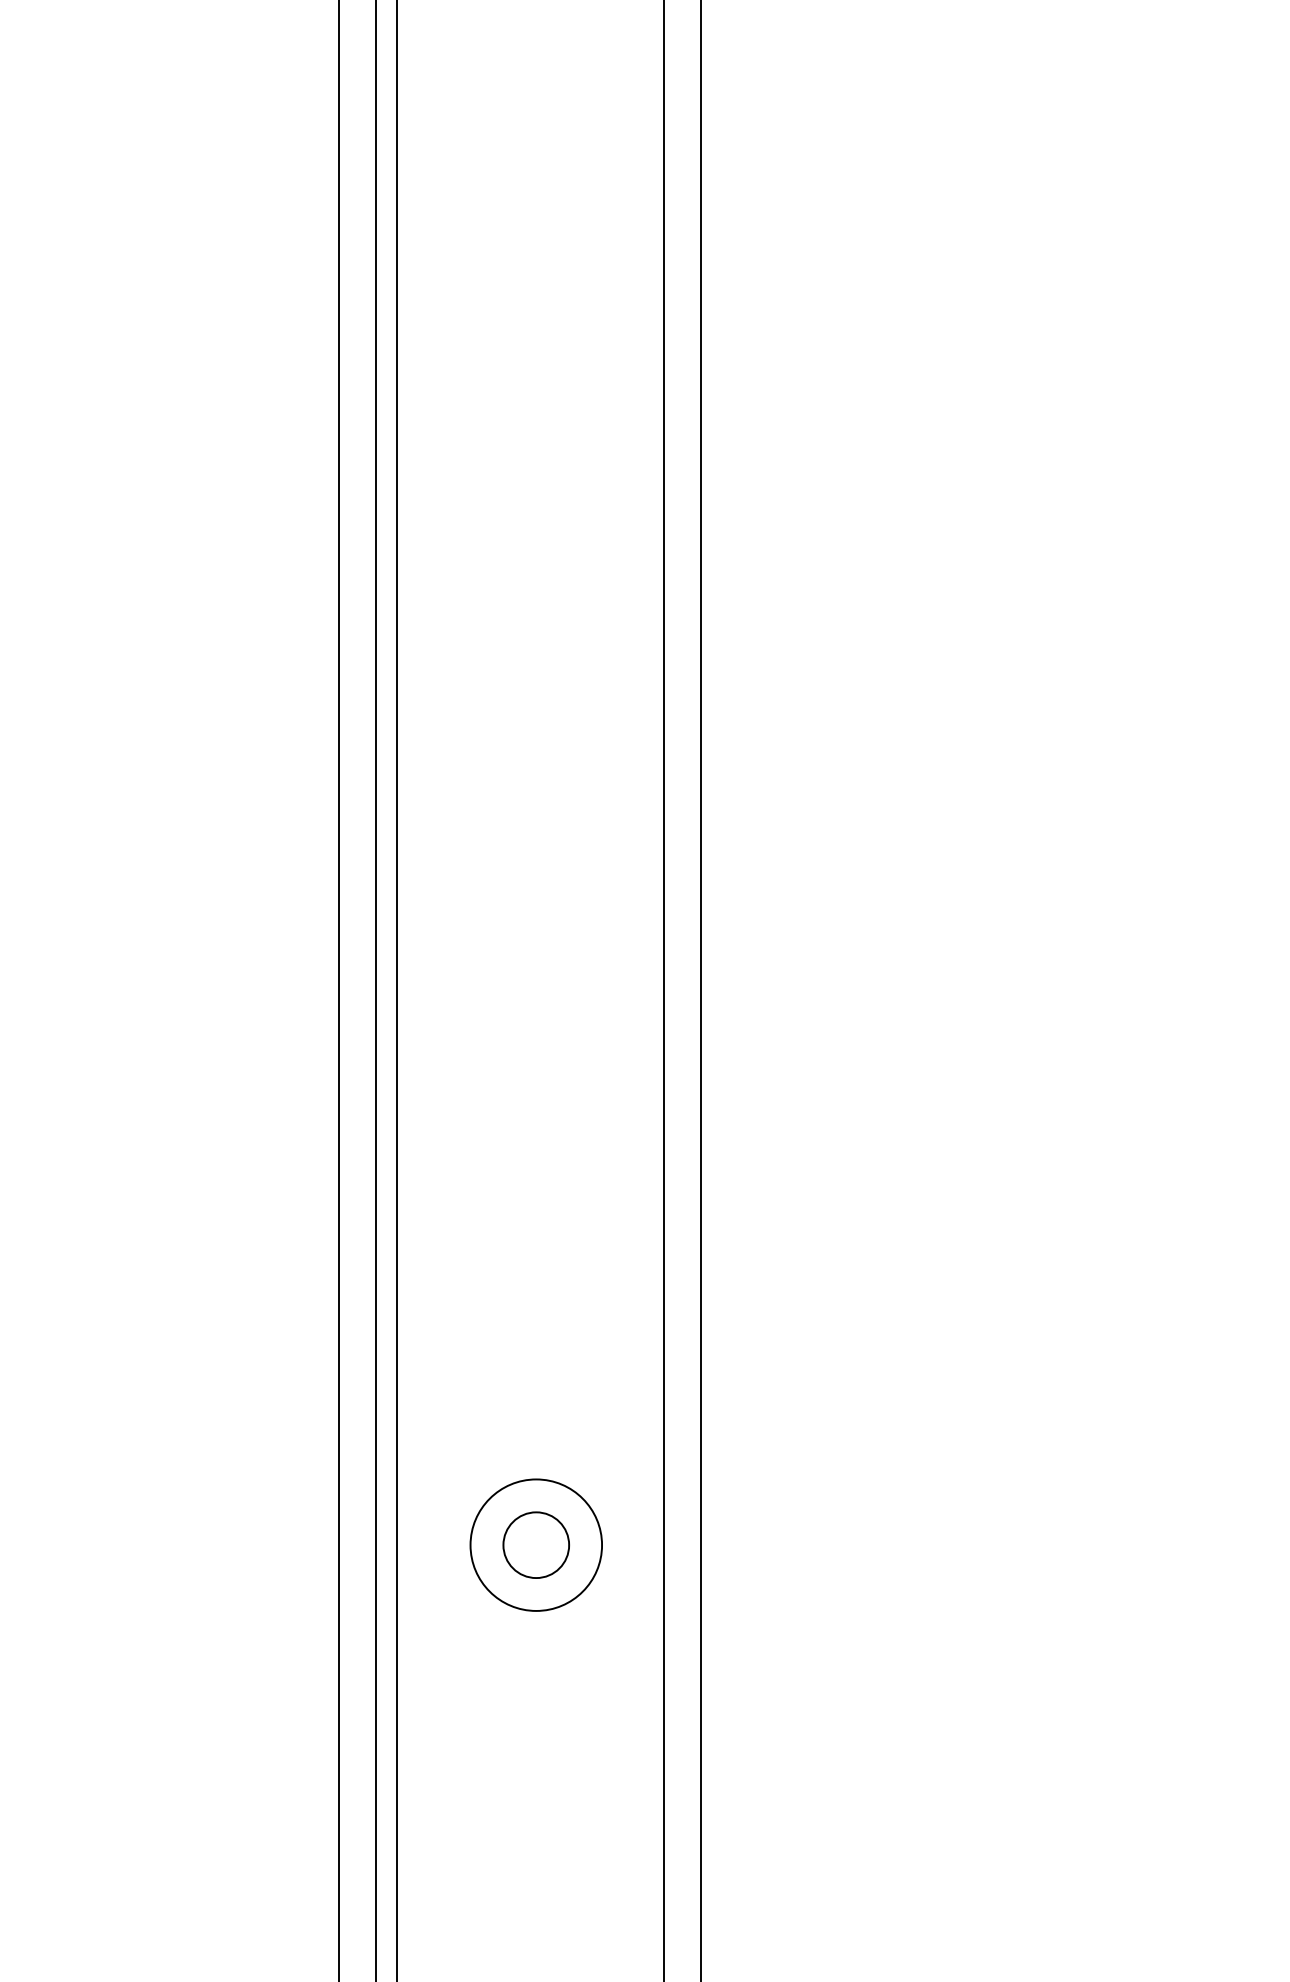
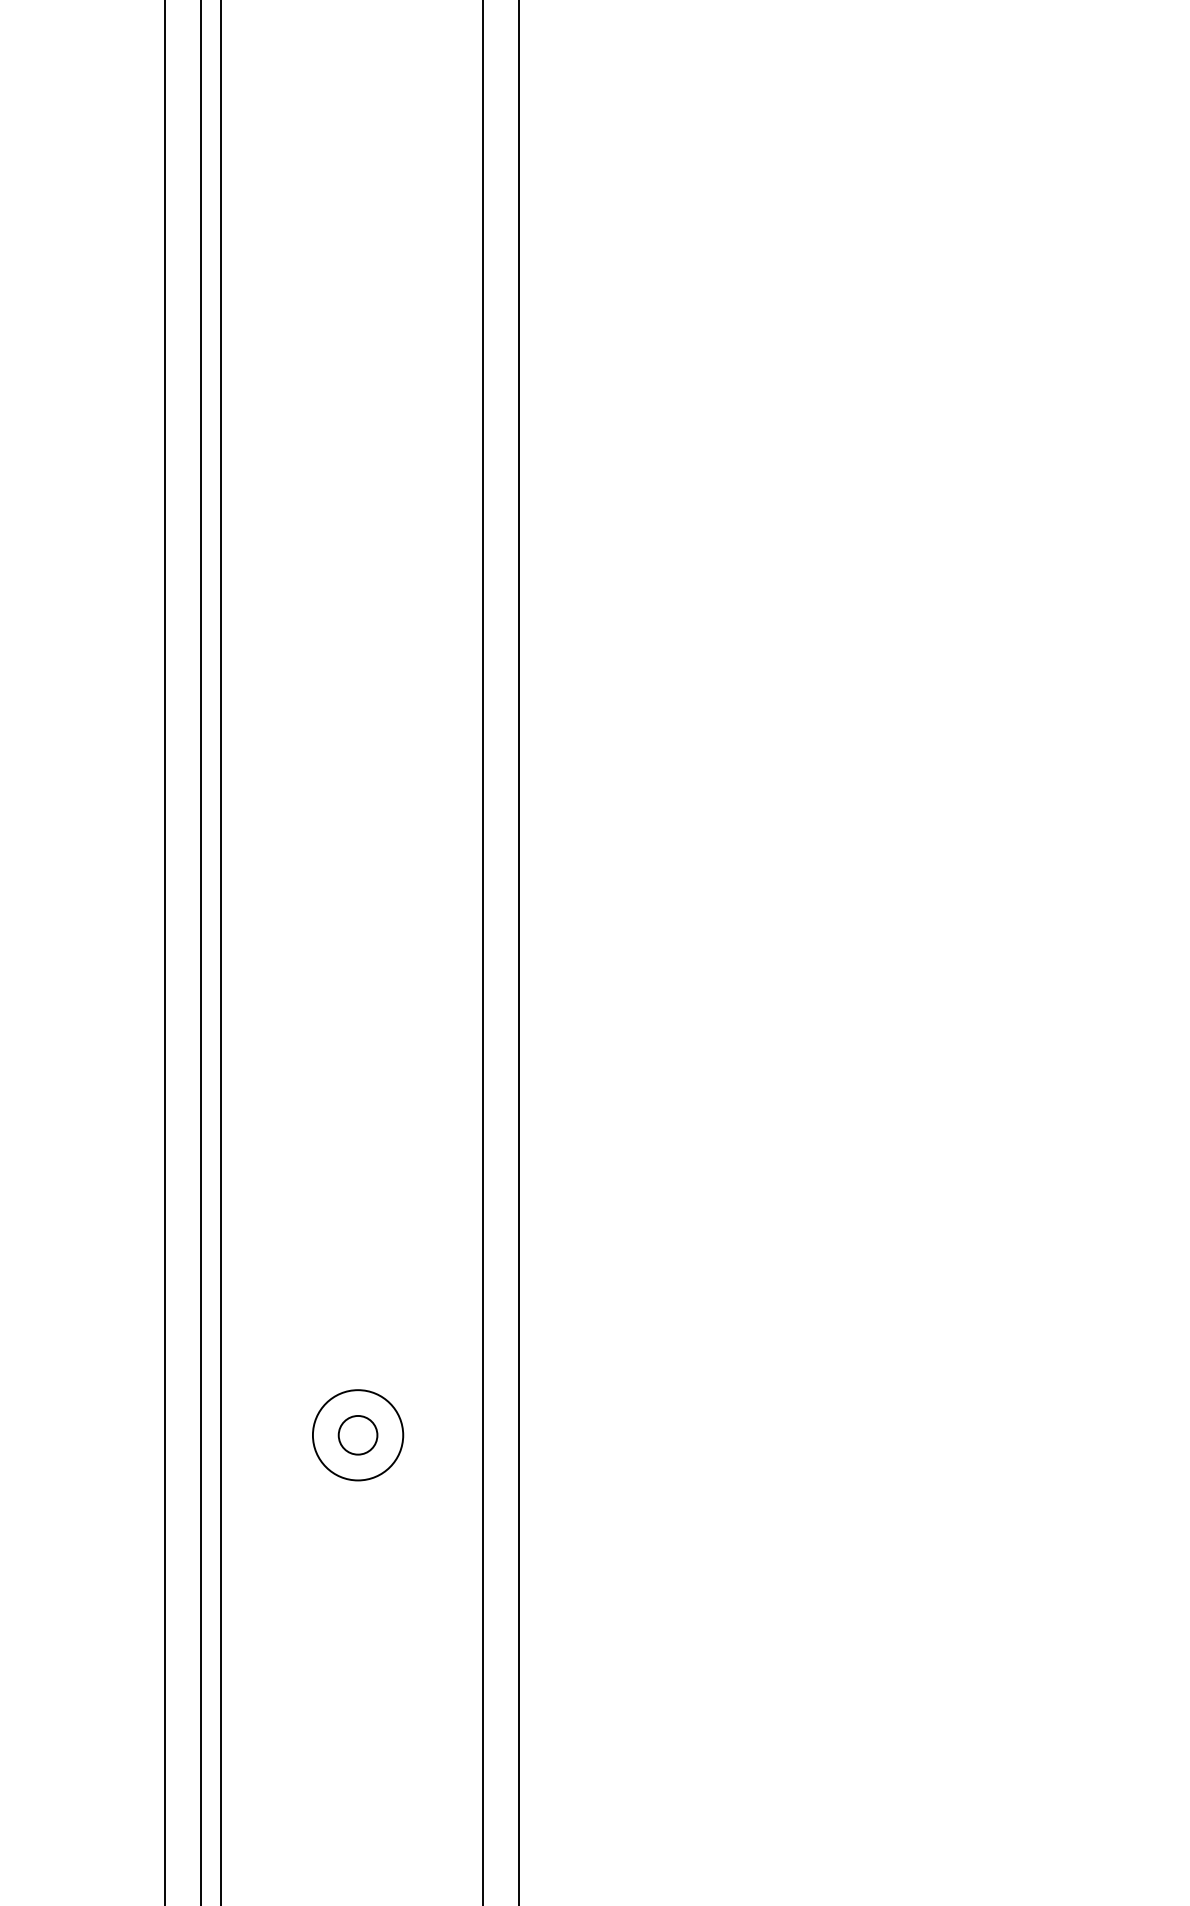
circle: (536, 1544) -> (358, 1434), size x0.7
circle: (536, 1545) -> (358, 1435), size x0.6

